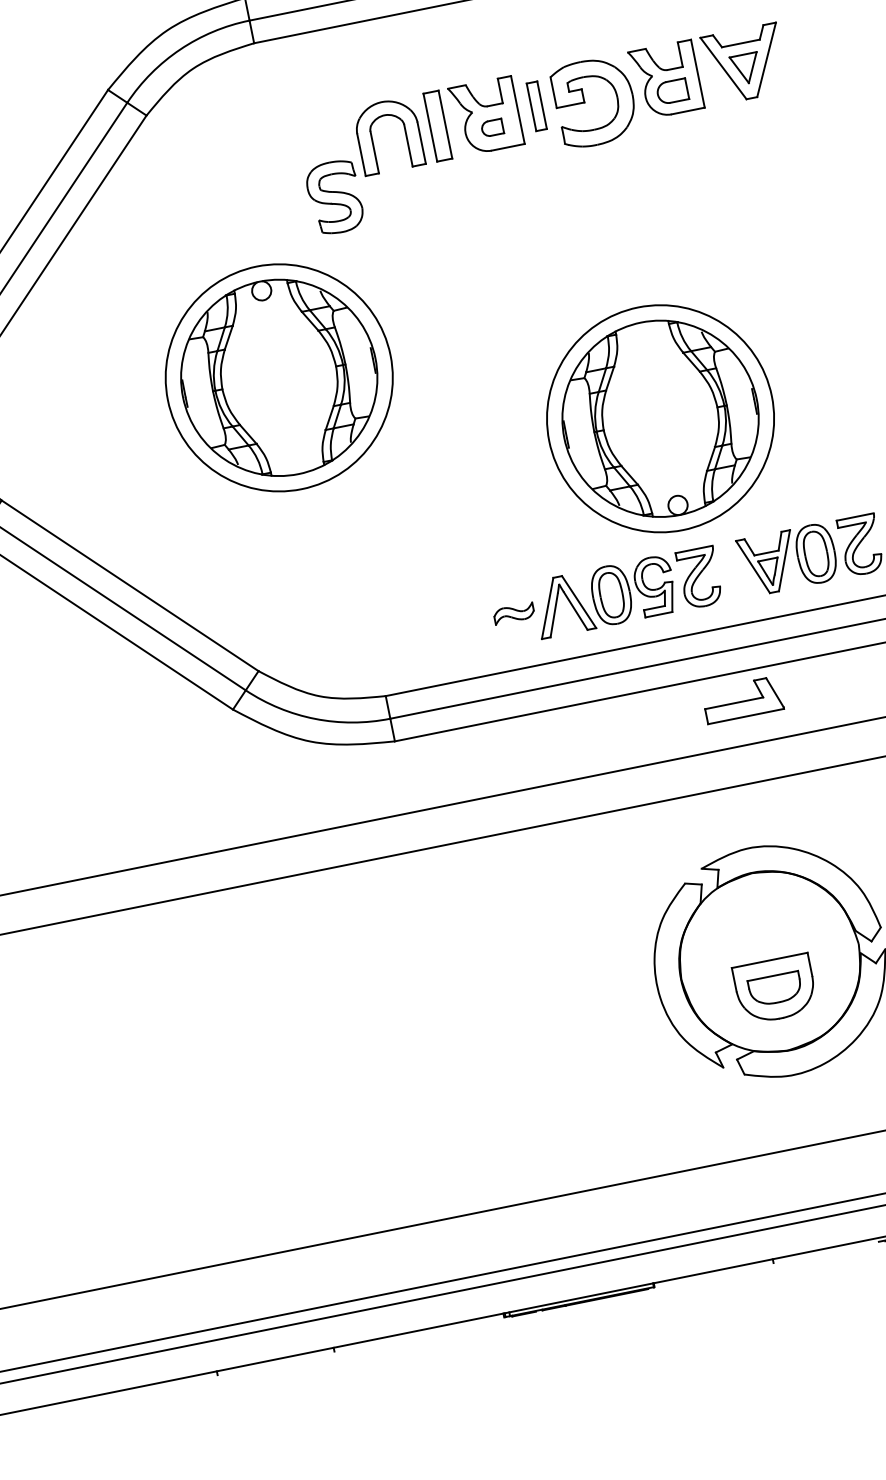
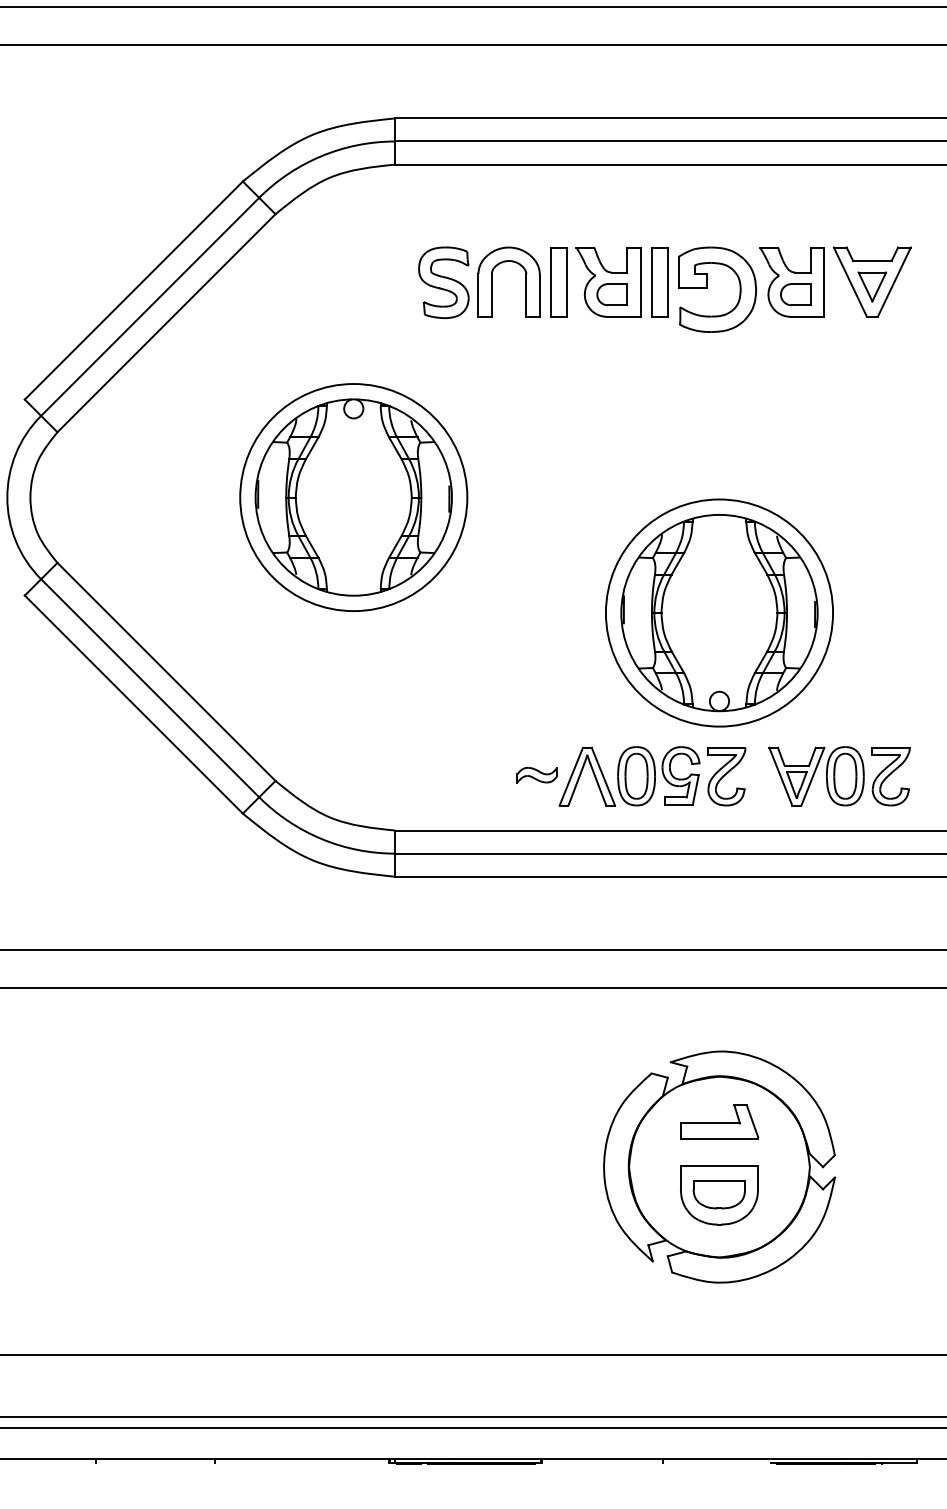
part: (536, 106) -> (659, 282), size x1.43
part: (491, 127) -> (611, 294), size x1.43
part: (334, 197) -> (443, 282), moved
part: (742, 699) -> (719, 1121), moved

